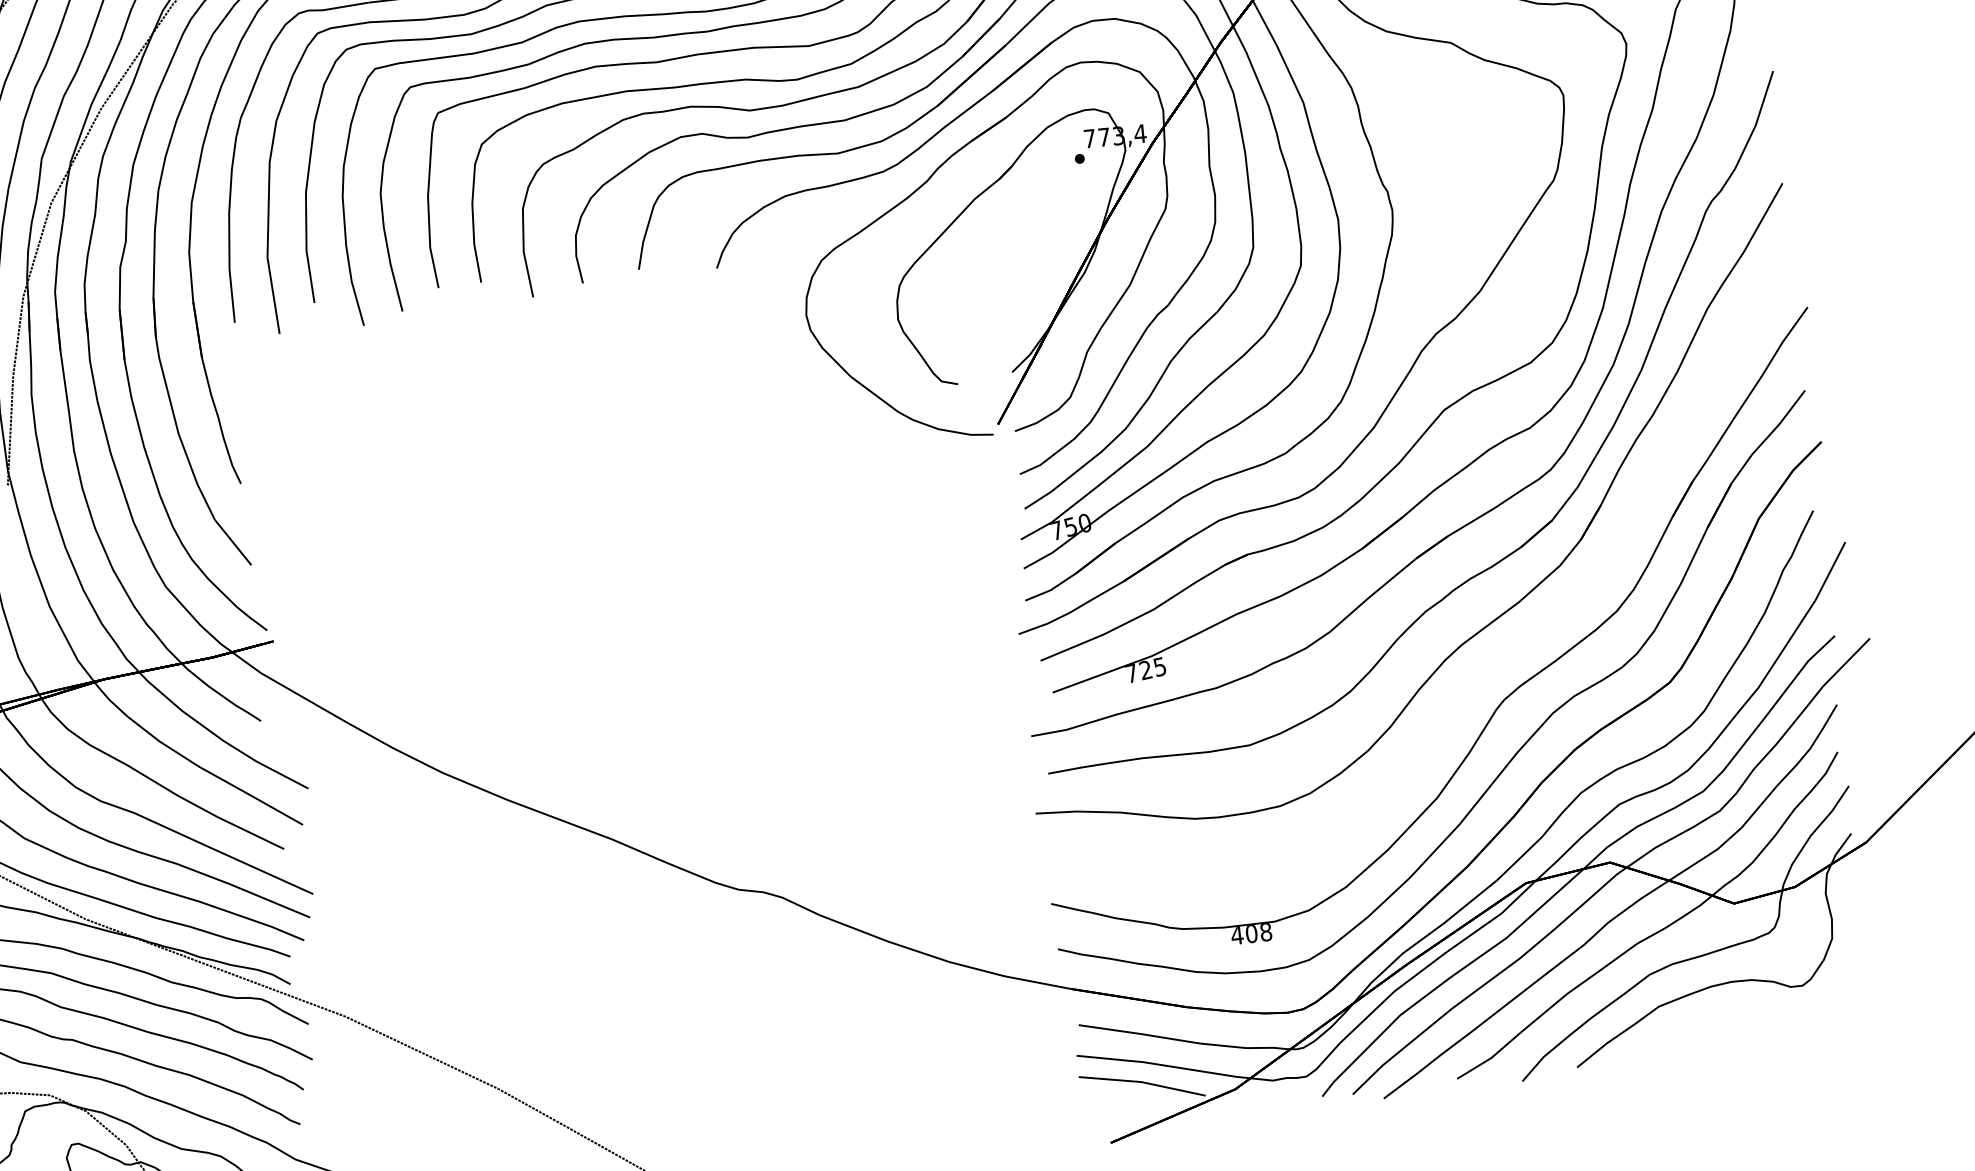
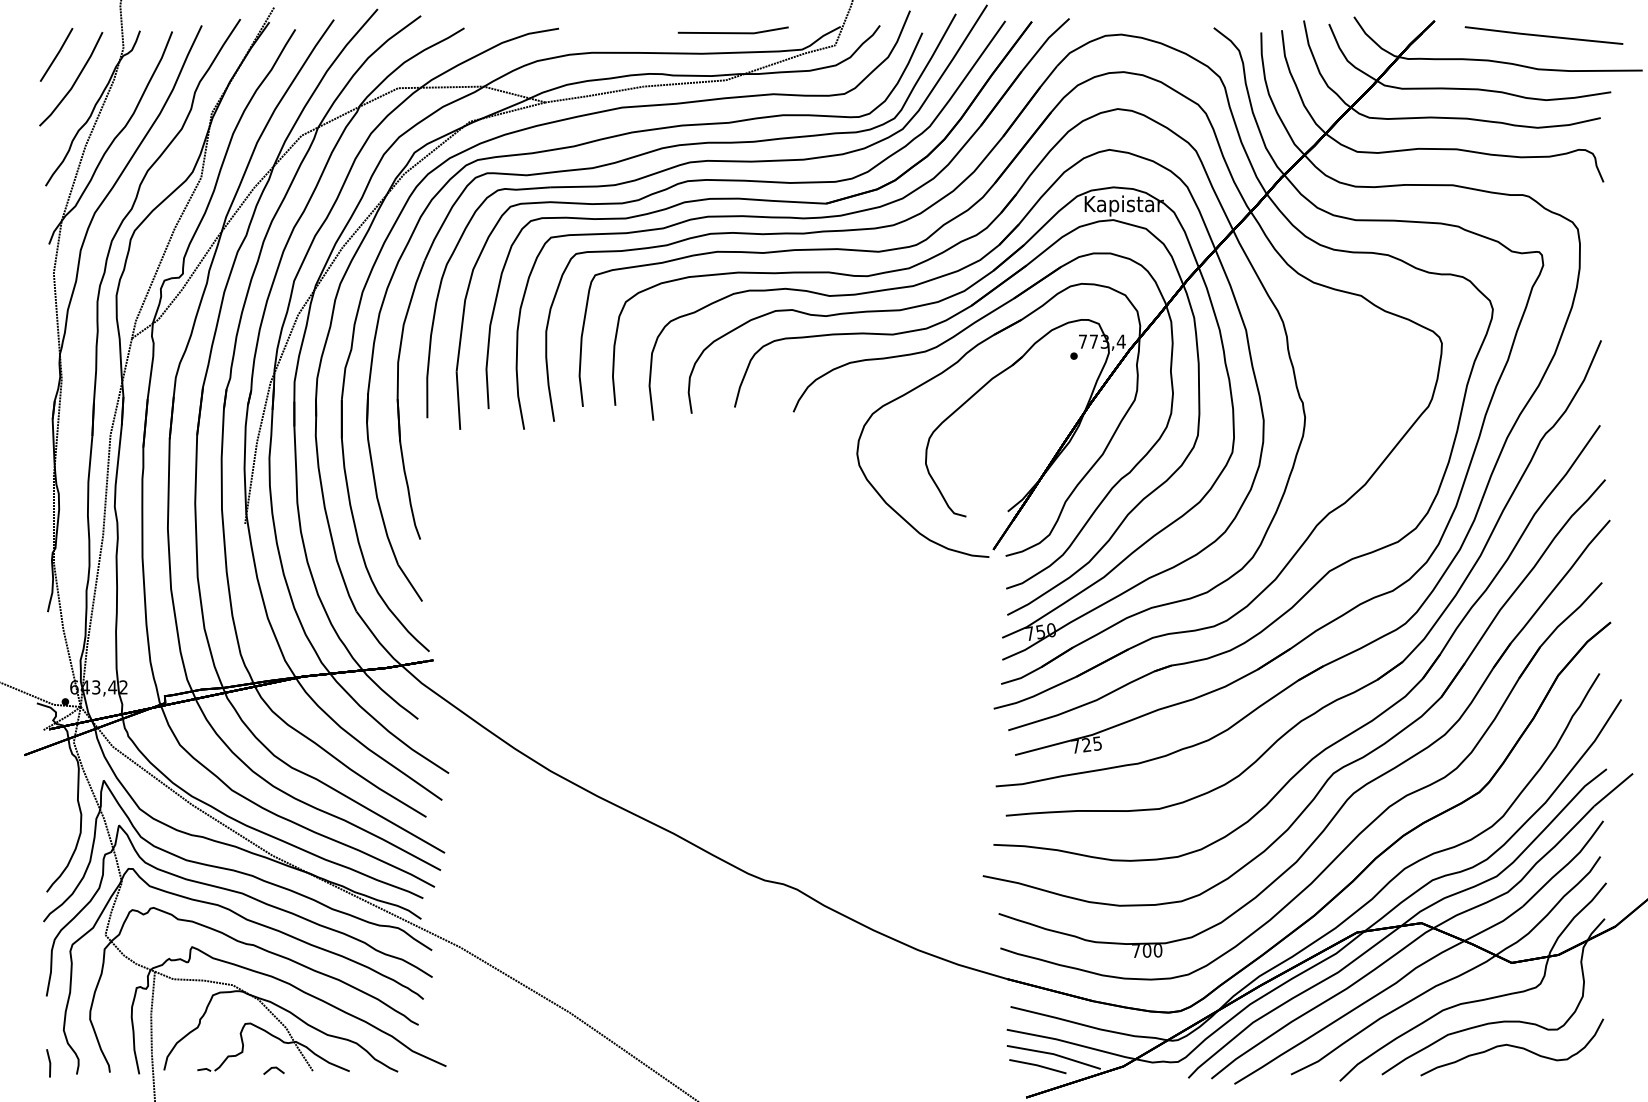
part: (1483, 667) -> (1340, 767), added
text: (1250, 933) -> (1146, 950), 408 -> 700
curve: (1745, 1013) -> (1512, 1046), added
line: (1121, 1100) -> (1037, 1066), added

